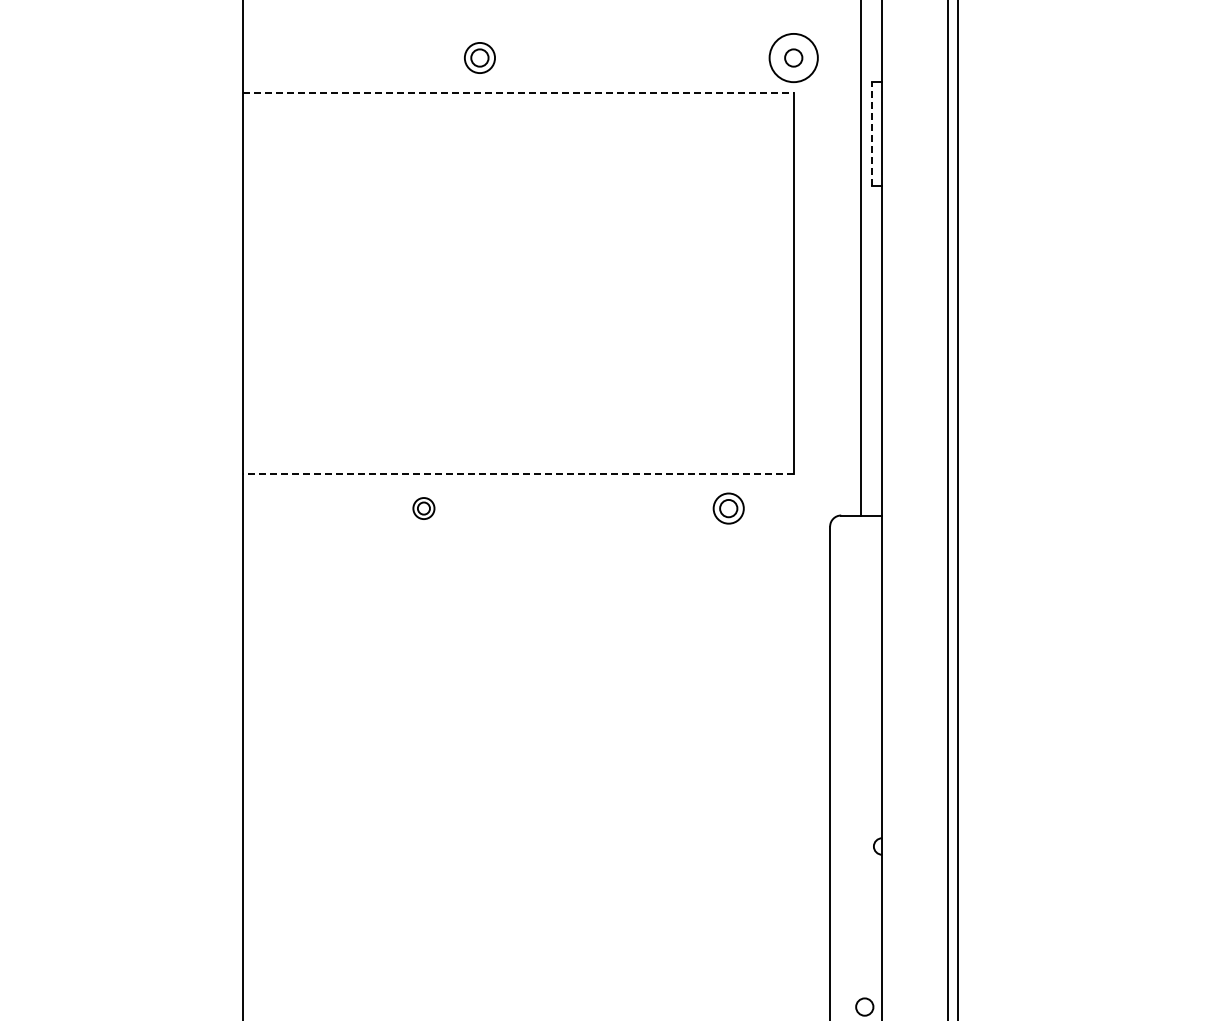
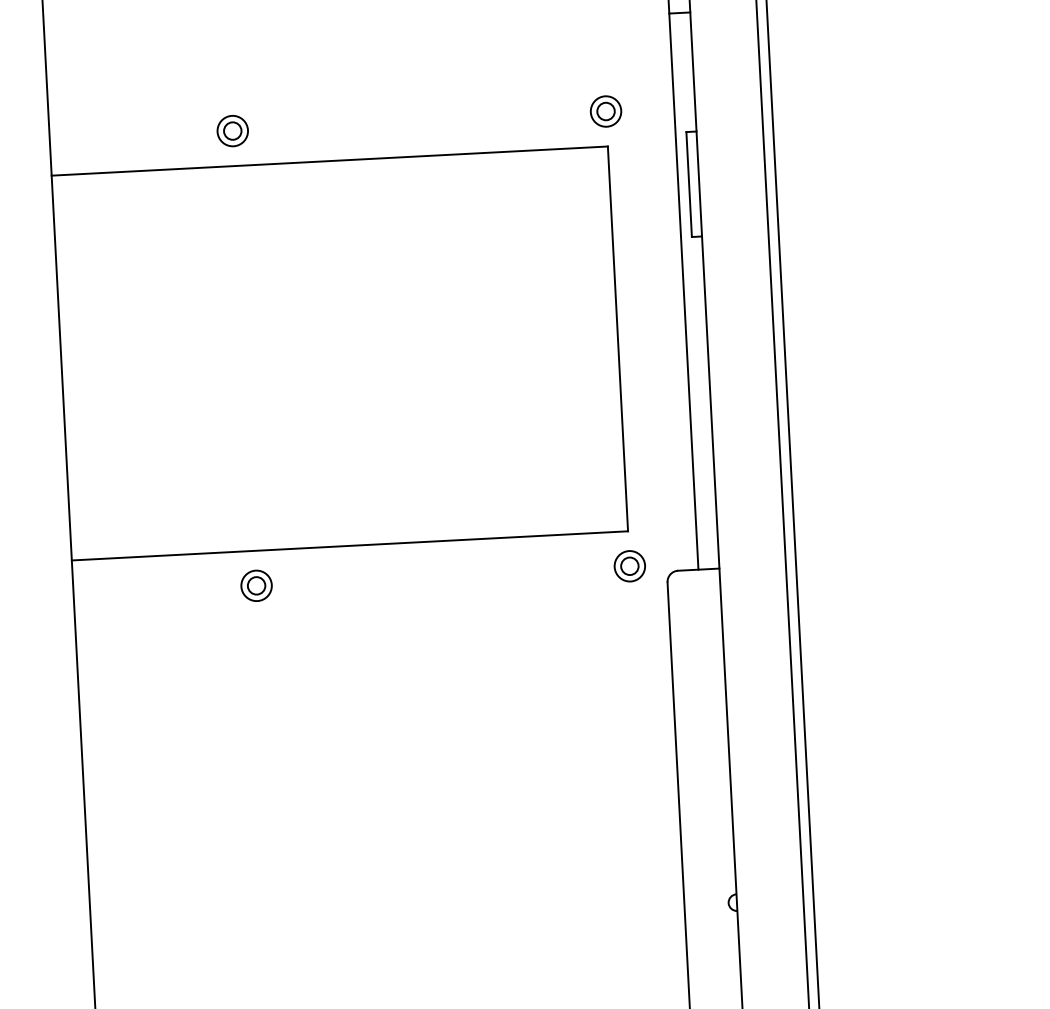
part: (479, 57) -> (232, 130), moved
circle: (793, 57) -> (605, 110), size x0.62
line: (518, 92) -> (330, 160), dashed -> solid
line: (872, 134) -> (689, 184), dashed -> solid
line: (518, 473) -> (350, 545), dashed -> solid
part: (423, 508) -> (256, 585), size x1.43
part: (728, 508) -> (629, 566), moved

